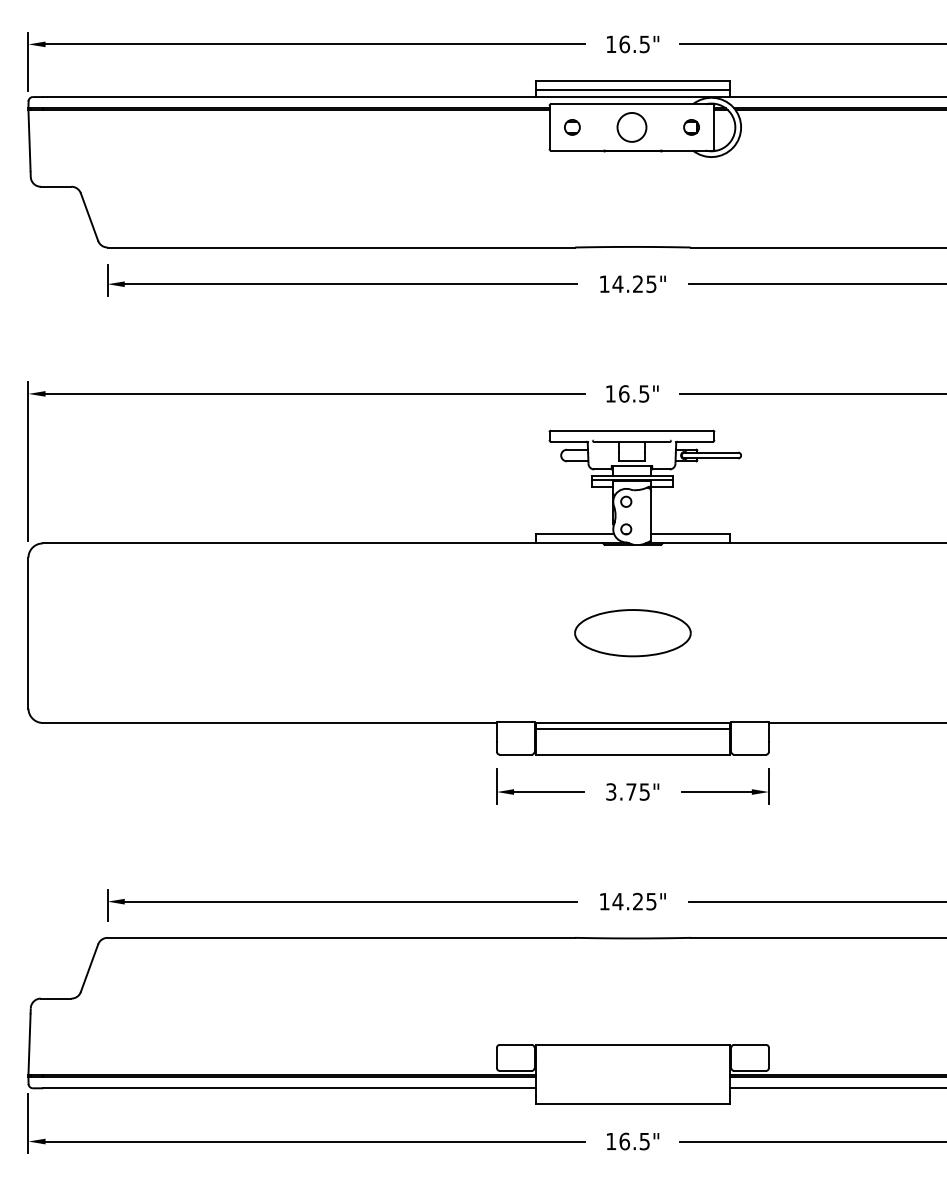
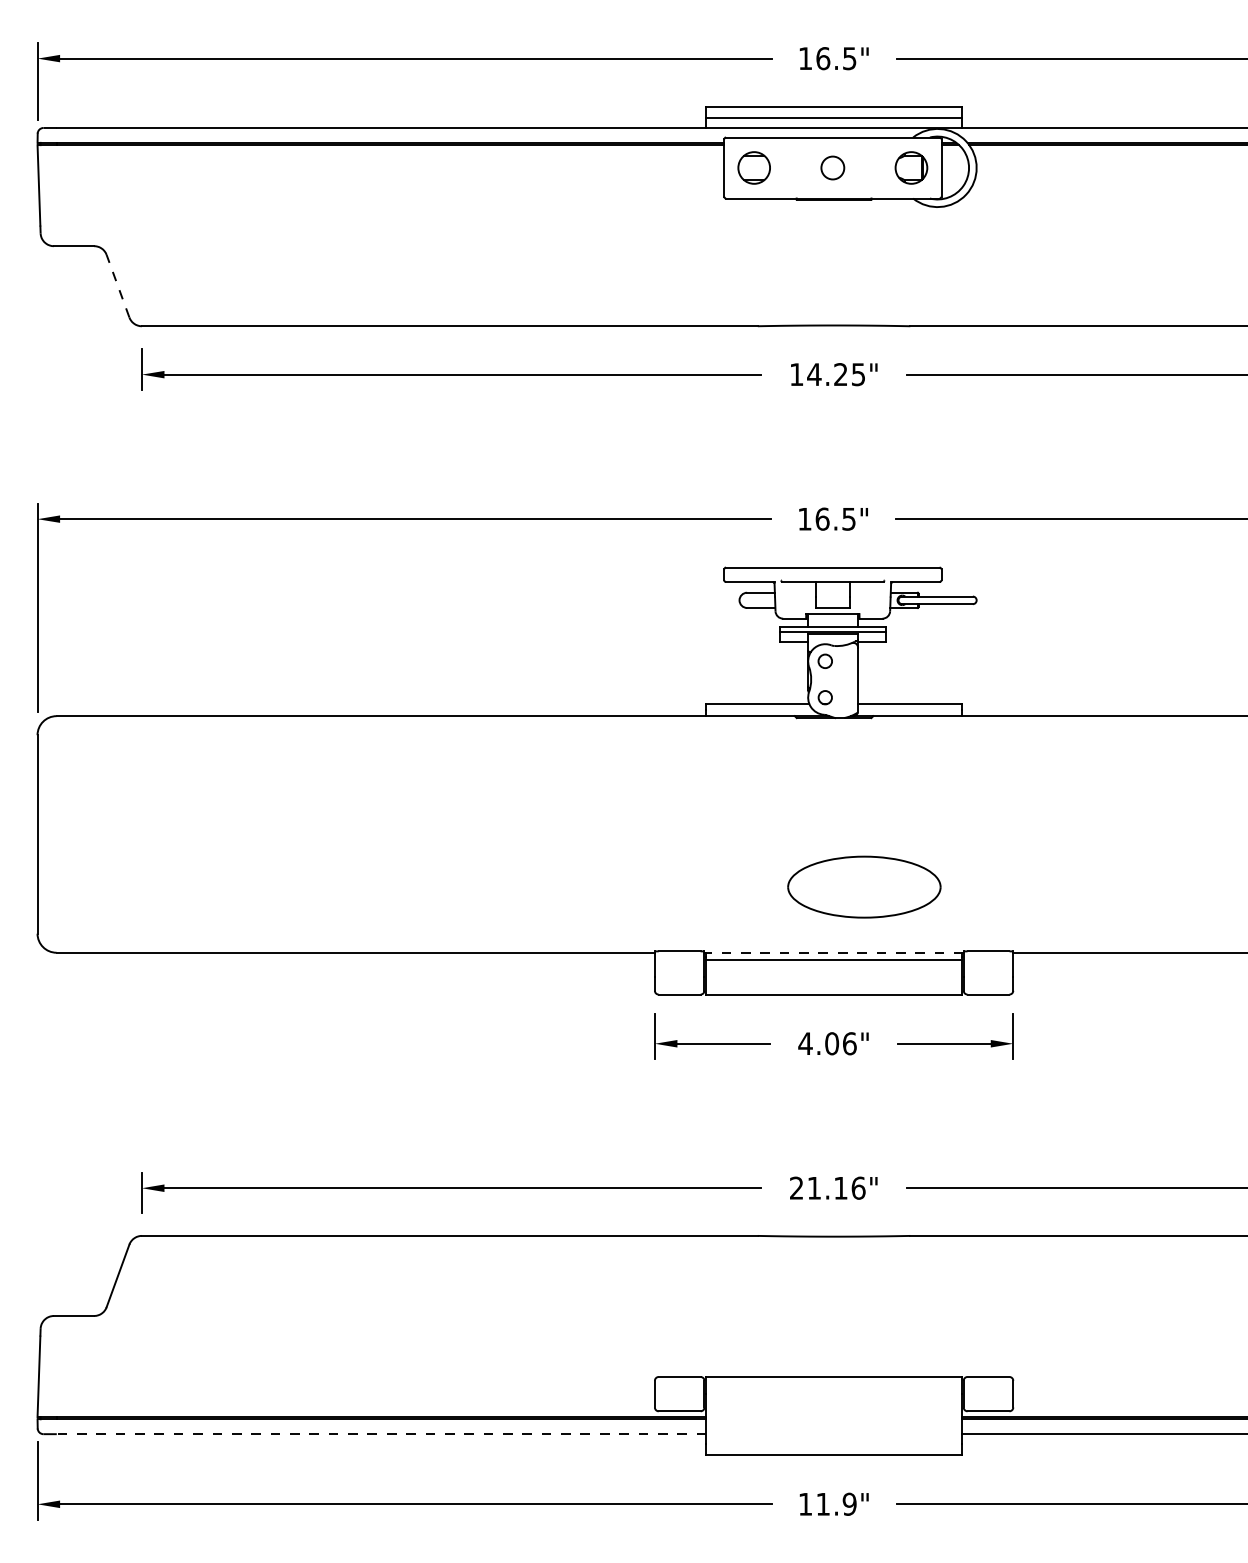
circle: (631, 126) -> (832, 166), size x0.6
circle: (572, 127) -> (754, 168), size x1.6
circle: (691, 127) -> (911, 168), size x1.6
line: (89, 216) -> (118, 285), solid -> dashed
part: (632, 633) -> (863, 887), moved
line: (632, 722) -> (833, 952), solid -> dashed
text: (627, 791) -> (826, 1043), 3.75" -> 4.06"
text: (627, 901) -> (826, 1188), 14.25" -> 21.16"
line: (289, 1088) -> (381, 1434), solid -> dashed
text: (634, 1141) -> (836, 1504), 16.5" -> 11.9"

